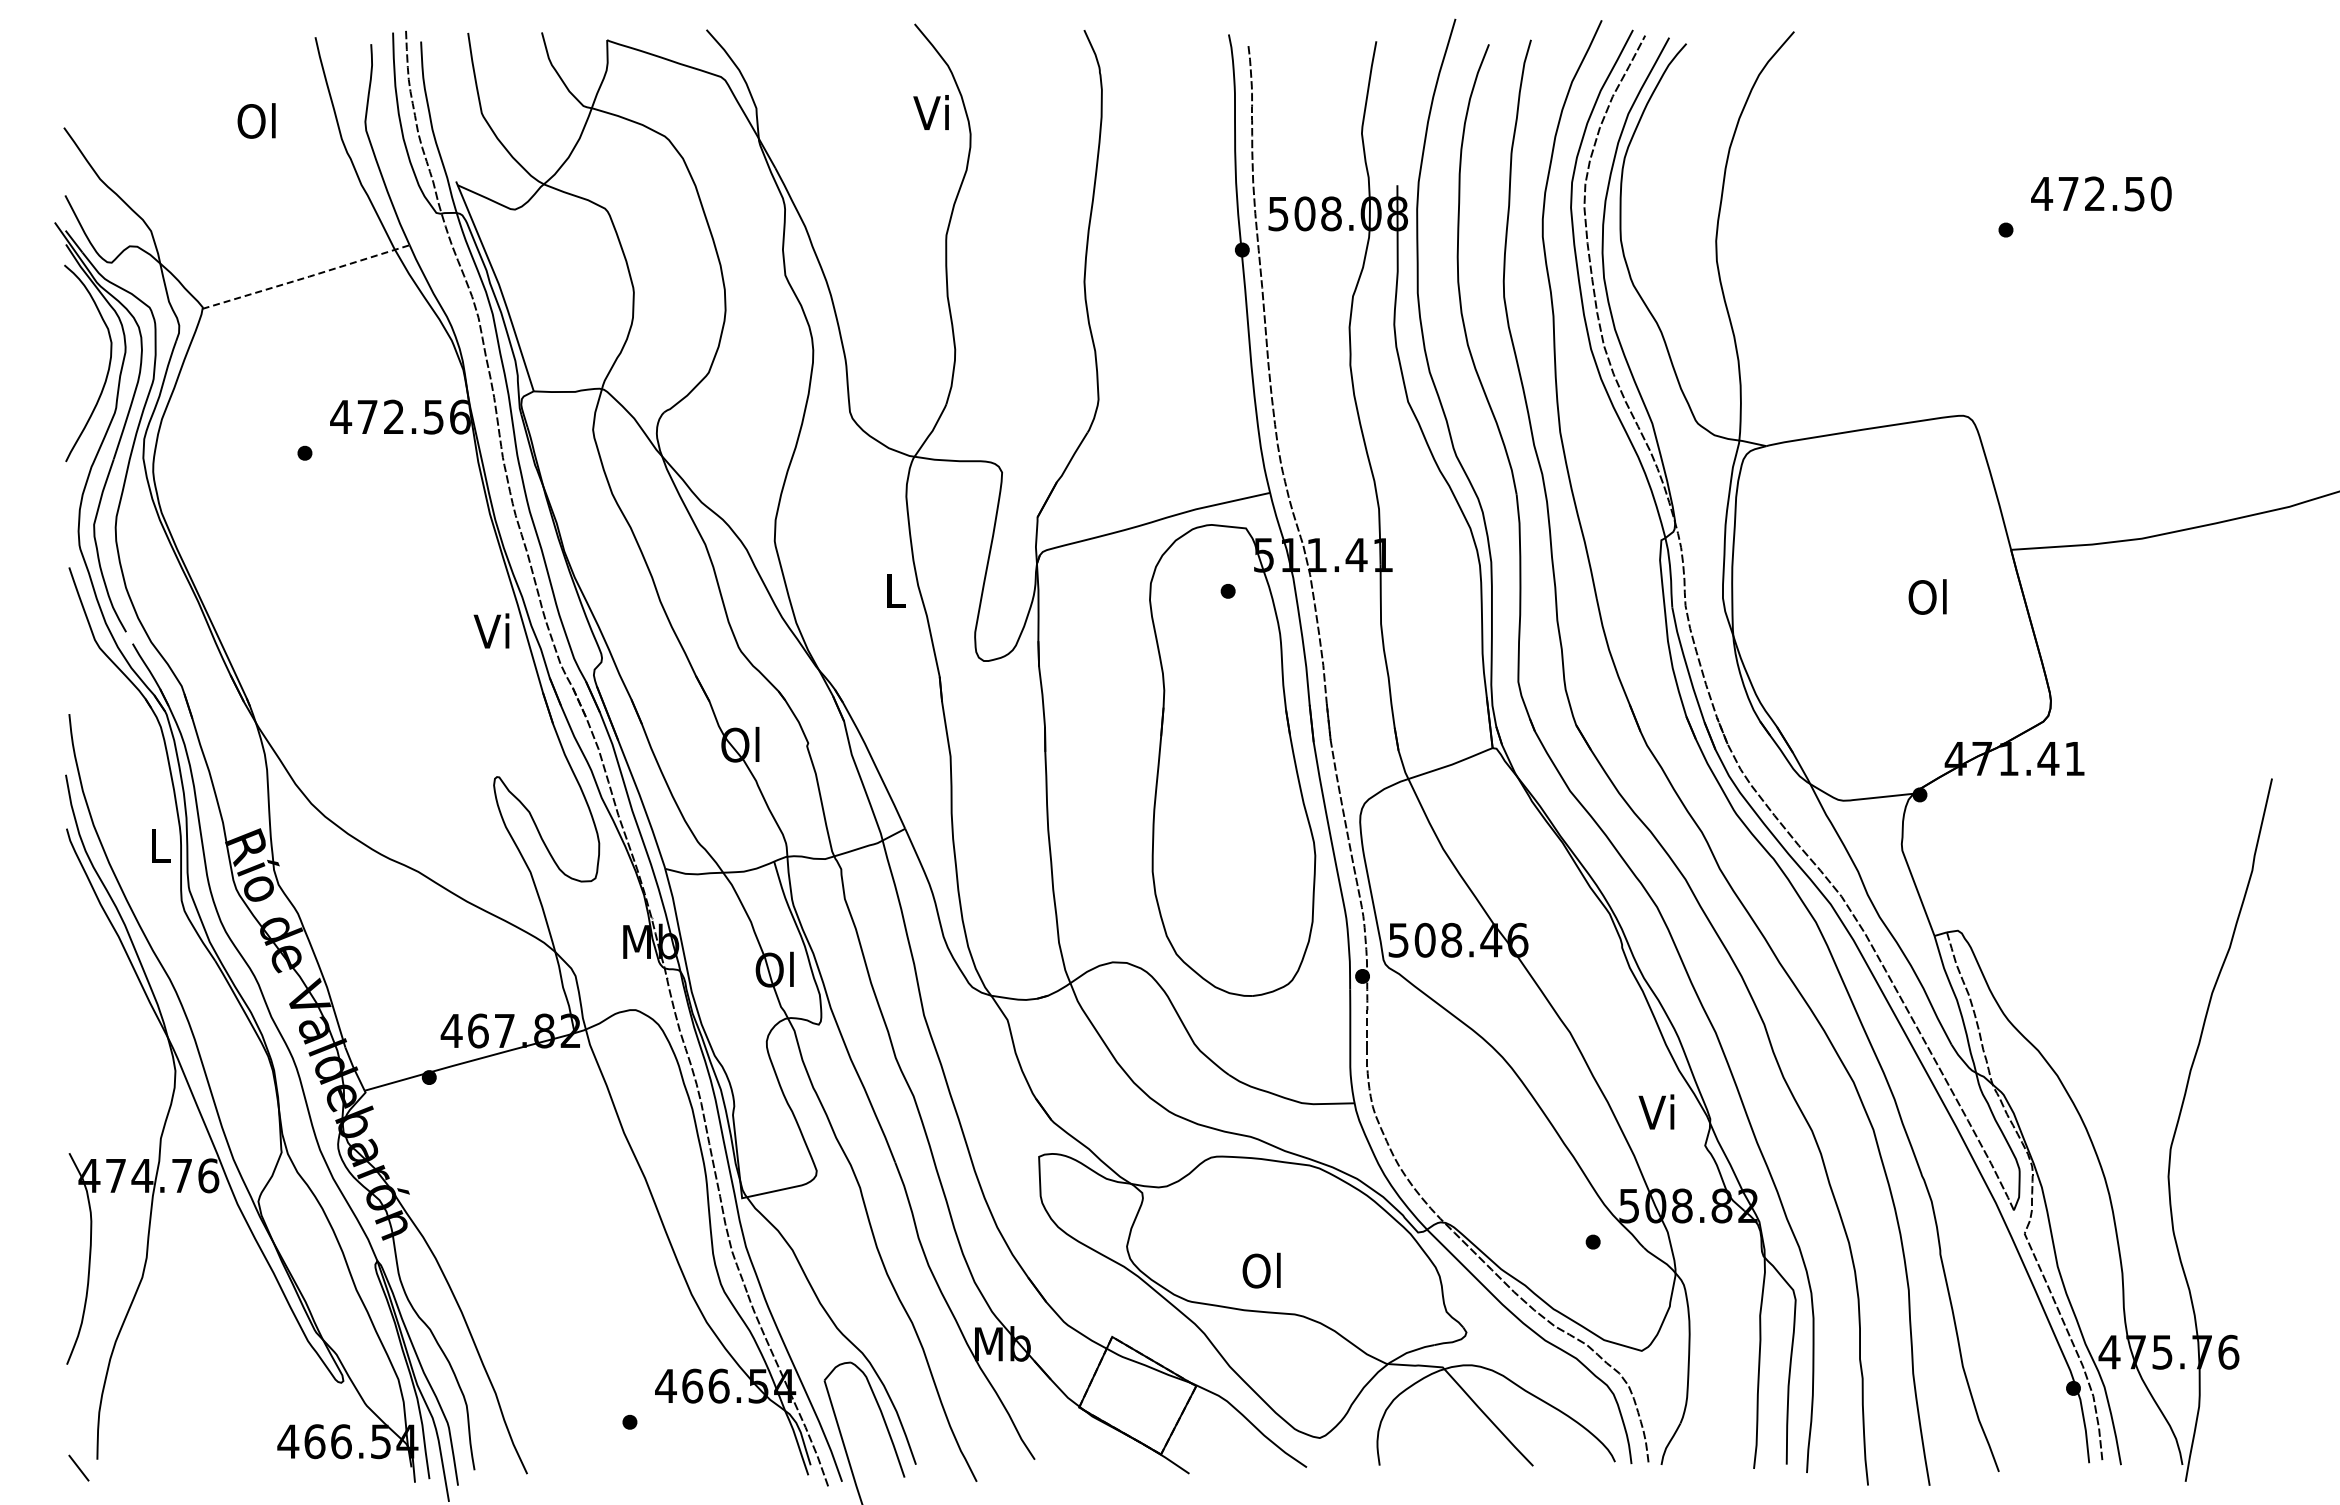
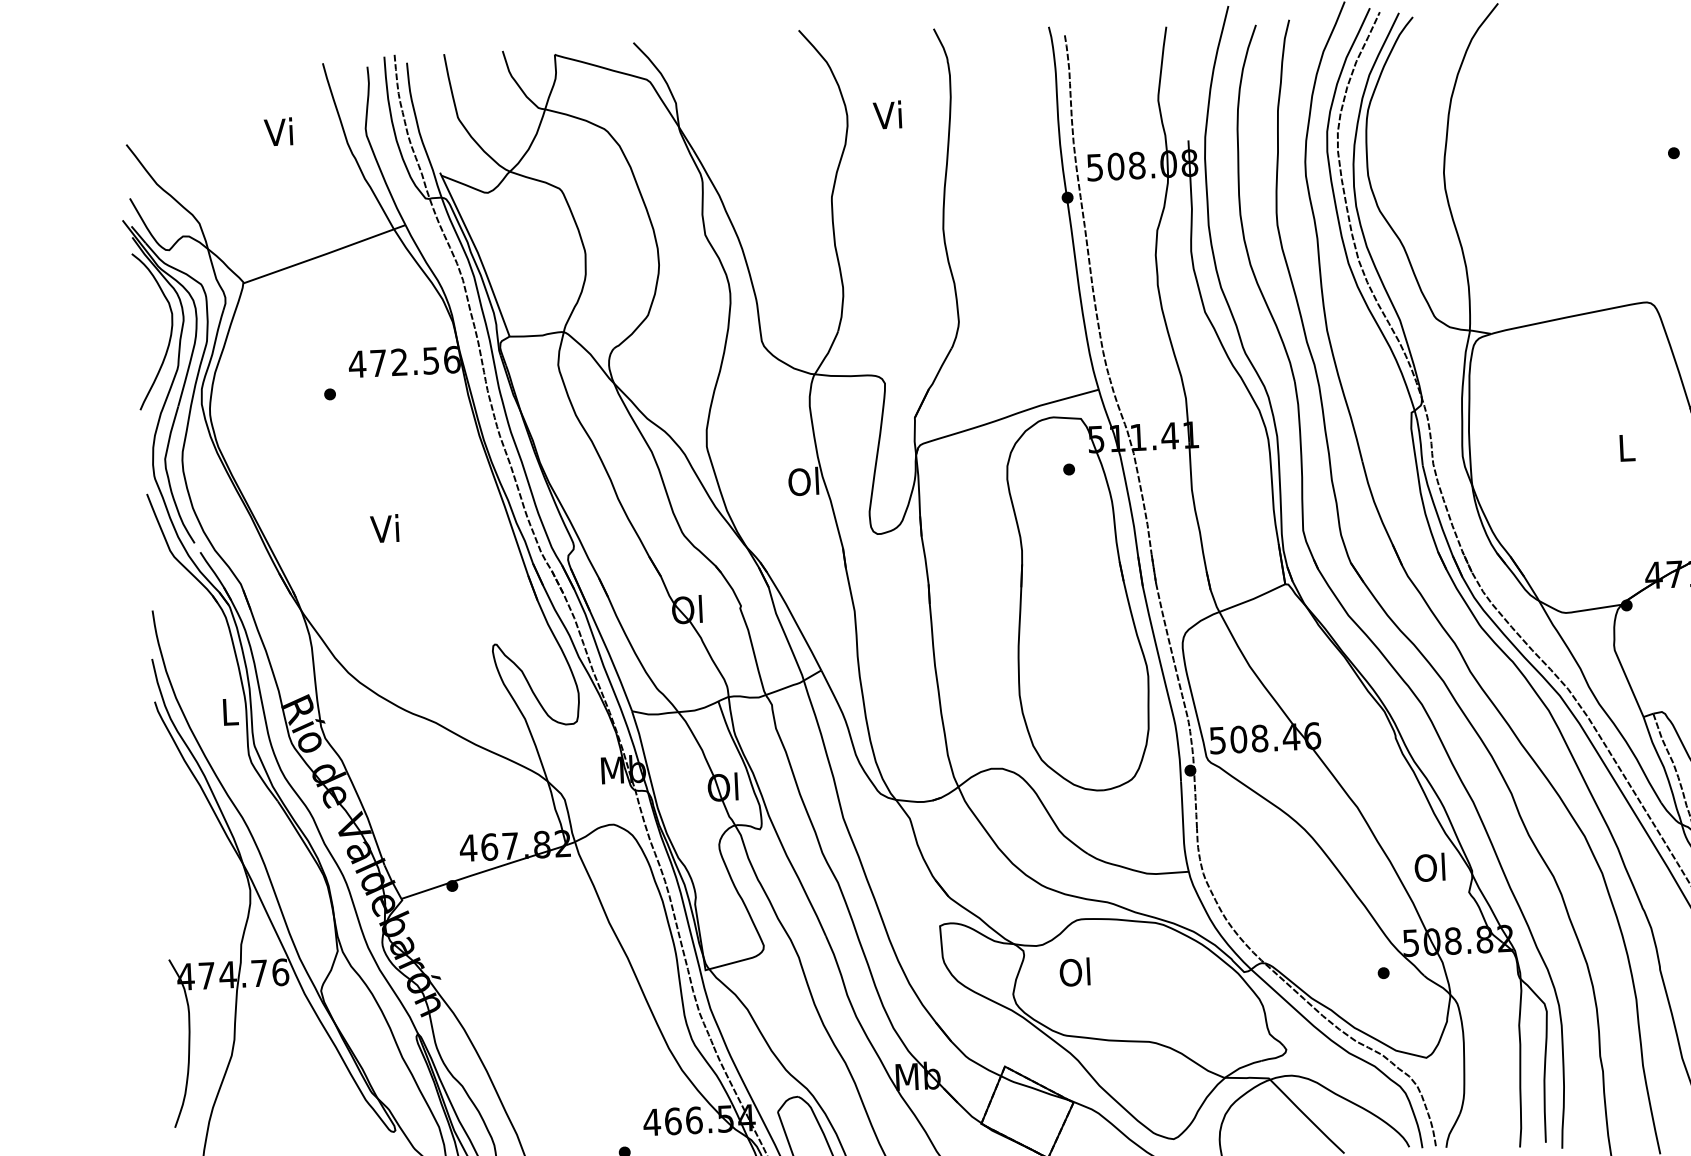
text: (930, 112) -> (886, 114), moved
text: (256, 120) -> (279, 131), Ol -> Vi
line: (307, 277) -> (325, 254), dashed -> solid
text: (894, 590) -> (803, 481), L -> Ol
text: (1927, 596) -> (1625, 447), Ol -> L
text: (491, 630) -> (384, 528), moved
text: (1657, 1112) -> (1429, 867), Vi -> Ol
text: (1261, 1270) -> (1074, 972), moved

